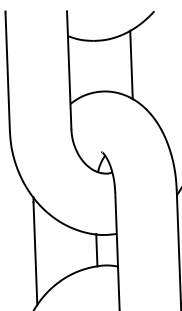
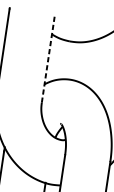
line: (131, 64) -> (94, 63), removed
line: (69, 70) -> (48, 59), solid -> dashed

